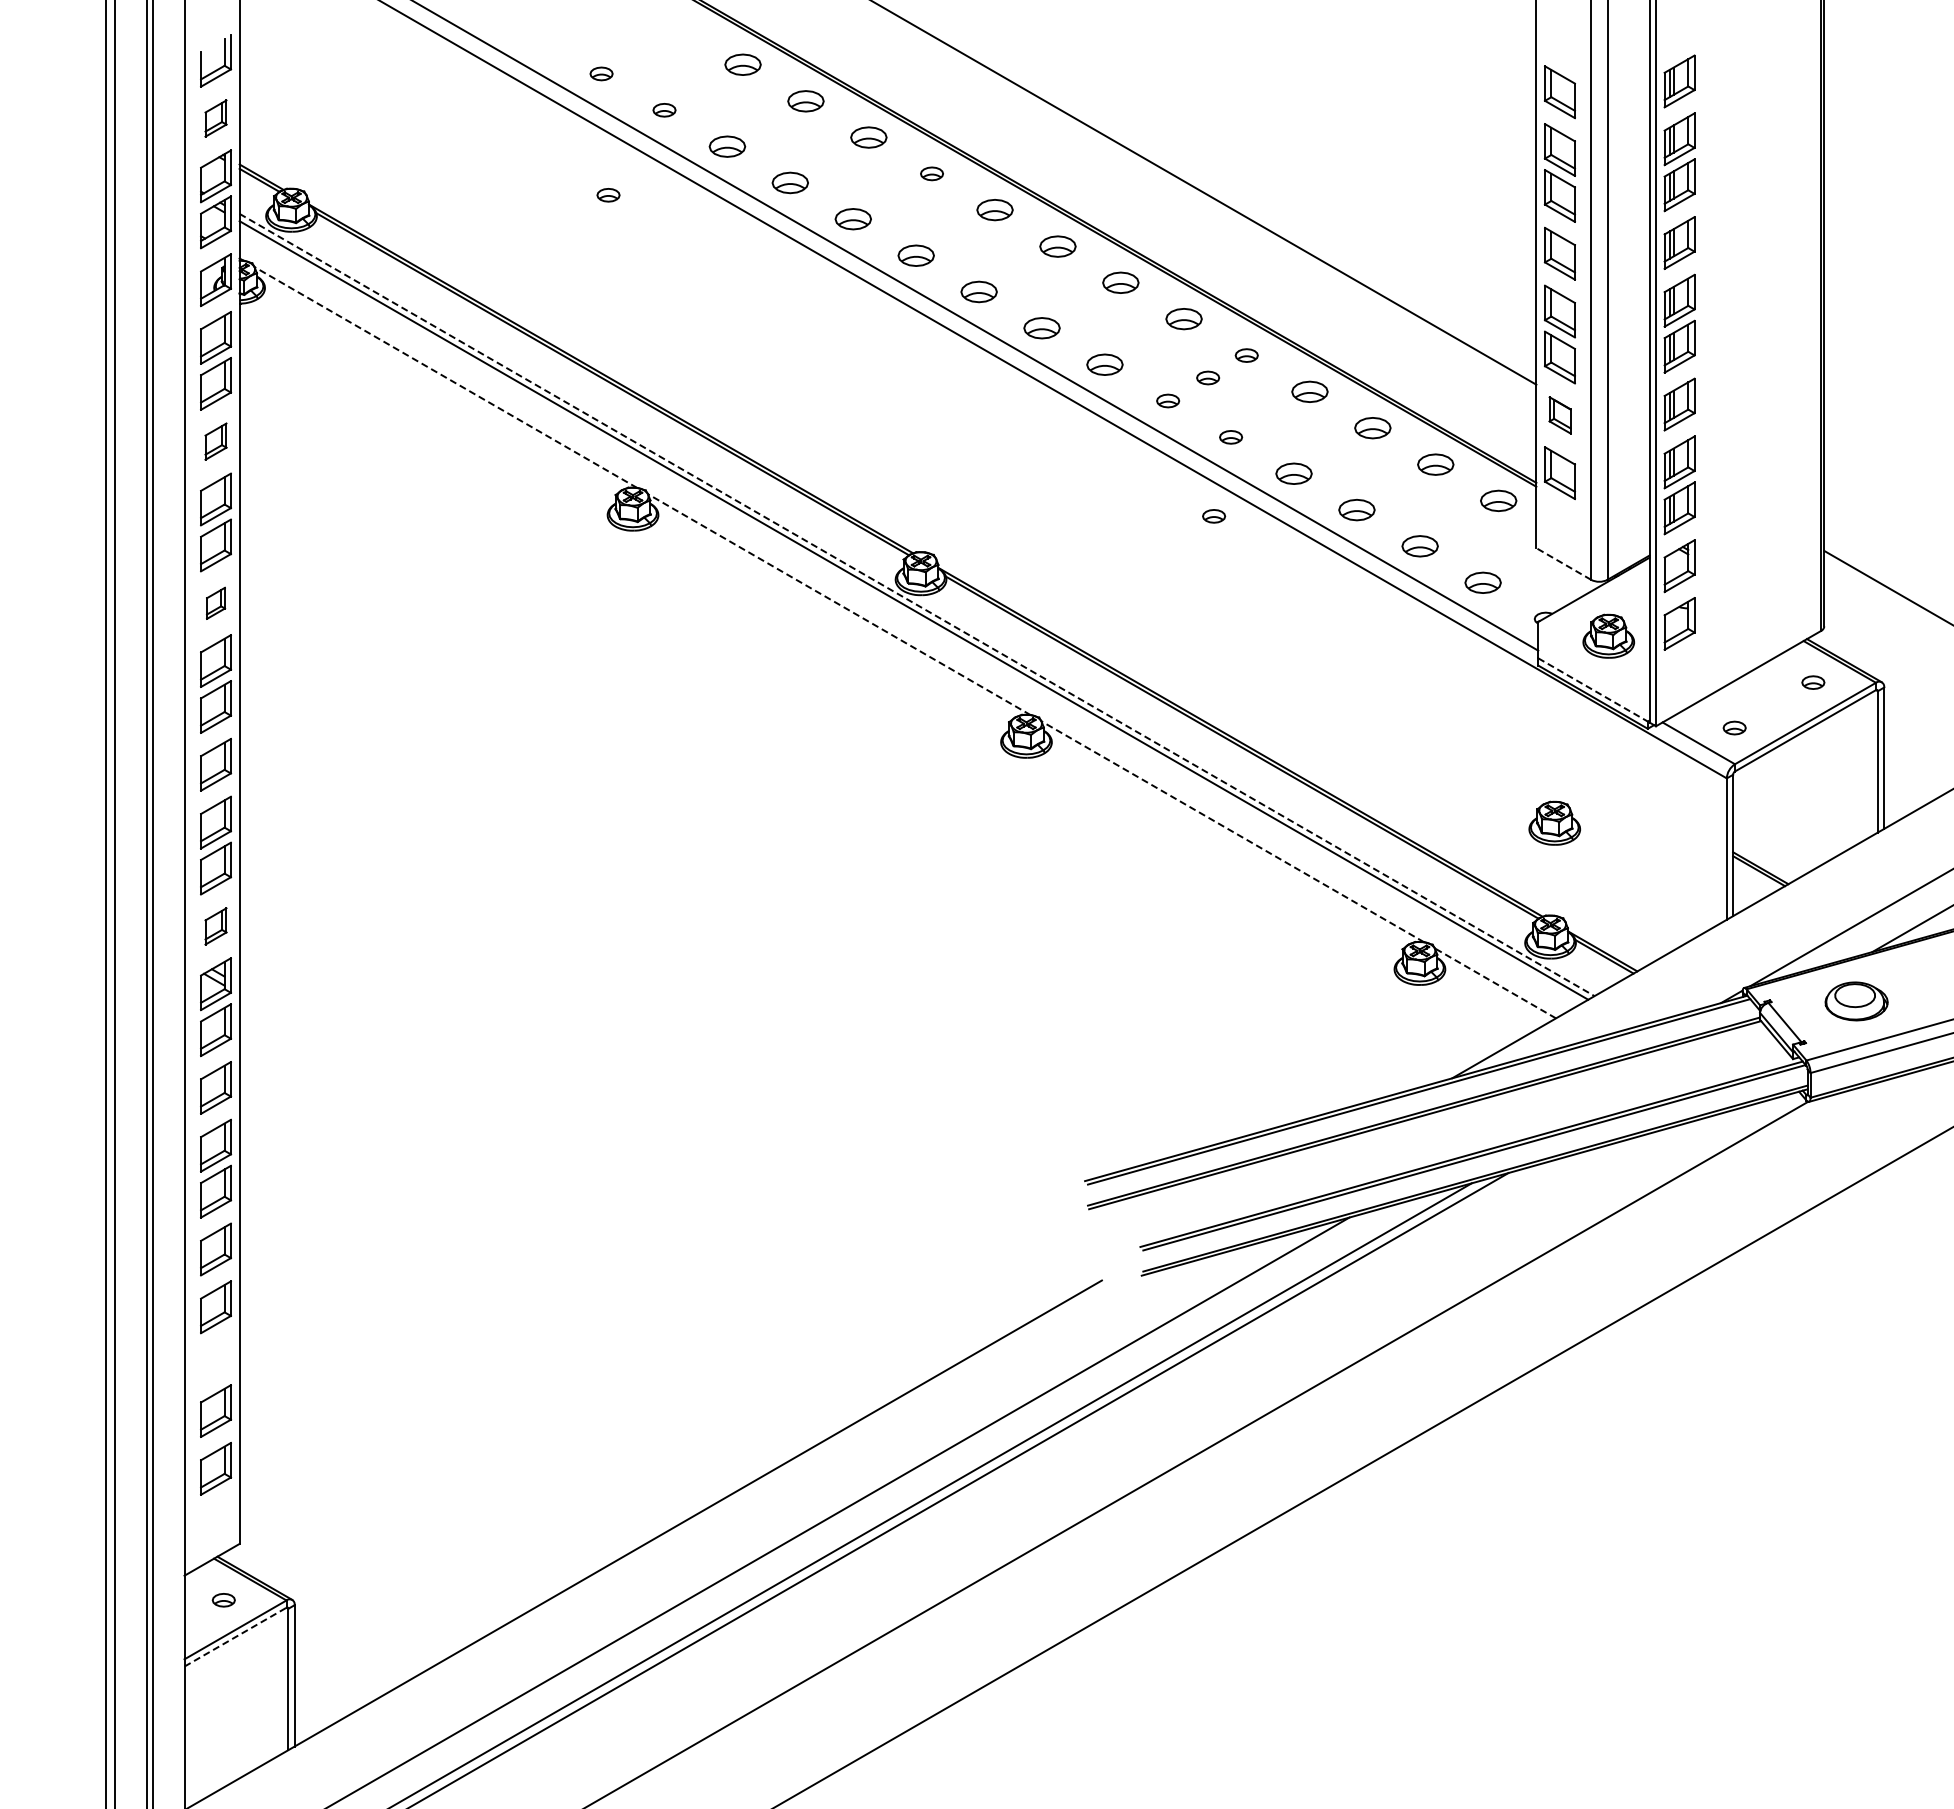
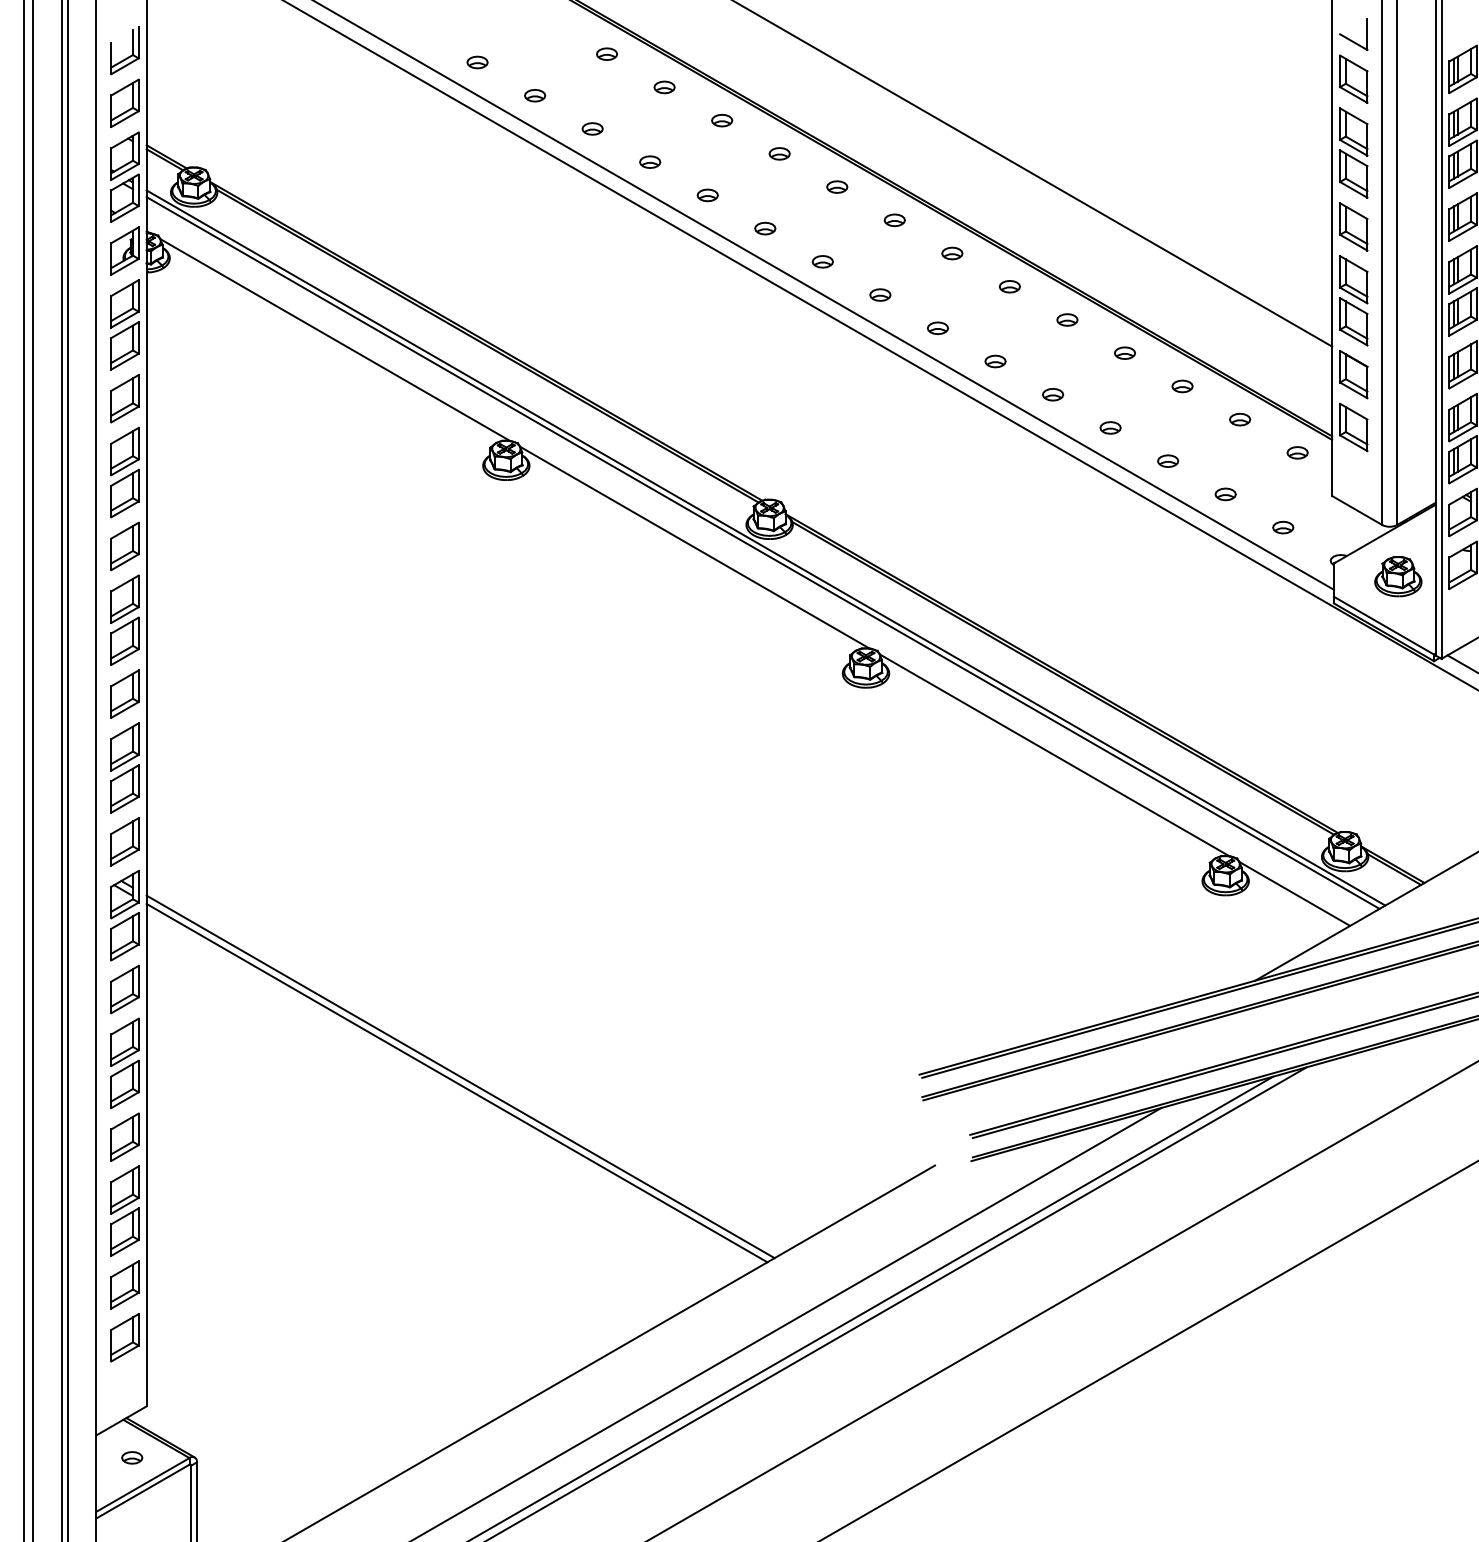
part: (1559, 43) -> (1353, 34), added
part: (743, 64) -> (607, 53), size x0.62
part: (806, 100) -> (664, 86), size x0.62
part: (215, 118) -> (124, 103), size x1.43
part: (869, 137) -> (722, 120), size x0.62
part: (727, 146) -> (592, 128), size x0.62
part: (790, 182) -> (650, 161), size x0.62
part: (608, 195) -> (483, 173), removed
part: (994, 210) -> (836, 187), size x0.62
part: (853, 219) -> (707, 195), size x0.62
part: (1057, 246) -> (894, 220), size x0.62
part: (916, 255) -> (765, 228), size x0.62
part: (1120, 282) -> (951, 253), size x0.62
part: (979, 291) -> (823, 261), size x0.62
part: (1183, 319) -> (1009, 287), size x0.62
part: (1042, 328) -> (880, 295), size x0.62
part: (1105, 364) -> (938, 328), size x0.62
line: (446, 377) -> (335, 340), dashed -> solid
part: (1208, 377) -> (1032, 340), removed
part: (1309, 391) -> (1124, 352), size x0.62
part: (1560, 415) -> (1354, 374), size x1.43
part: (1372, 428) -> (1182, 386), size x0.62
part: (215, 441) -> (124, 398), size x1.43
part: (1435, 464) -> (1239, 419), size x0.62
part: (1293, 473) -> (1110, 427), size x0.62
part: (1498, 500) -> (1297, 452), size x0.62
part: (1356, 509) -> (1167, 460), size x0.62
part: (1214, 516) -> (1037, 467), removed
part: (1419, 546) -> (1225, 494), size x0.62
line: (1563, 564) -> (1356, 510), dashed -> solid
part: (1482, 582) -> (1282, 527), size x0.62
part: (215, 603) -> (124, 546), size x1.67
line: (839, 604) -> (695, 547), dashed -> solid
line: (917, 605) -> (766, 548), dashed -> solid
line: (1593, 690) -> (1384, 626), dashed -> solid
part: (1554, 822) -> (1348, 746), removed
line: (1233, 831) -> (1055, 755), dashed -> solid
part: (215, 926) -> (124, 841), size x1.43
line: (1495, 983) -> (1294, 894), dashed -> solid
line: (582, 1183) -> (460, 1076), added
line: (578, 1190) -> (456, 1083), added
part: (215, 1353) -> (124, 1232), added
line: (235, 1637) -> (142, 1491), dashed -> solid

